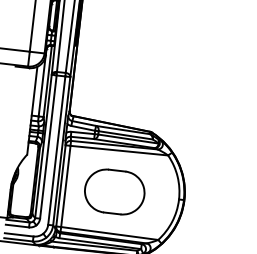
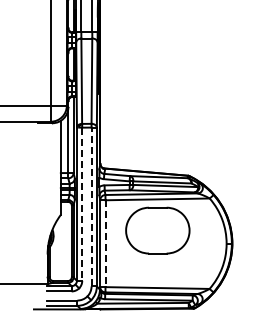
line: (48, 147) -> (82, 204), solid -> dashed
line: (56, 150) -> (91, 206), solid -> dashed
line: (65, 187) -> (105, 244), solid -> dashed
part: (114, 191) -> (157, 230), moved

